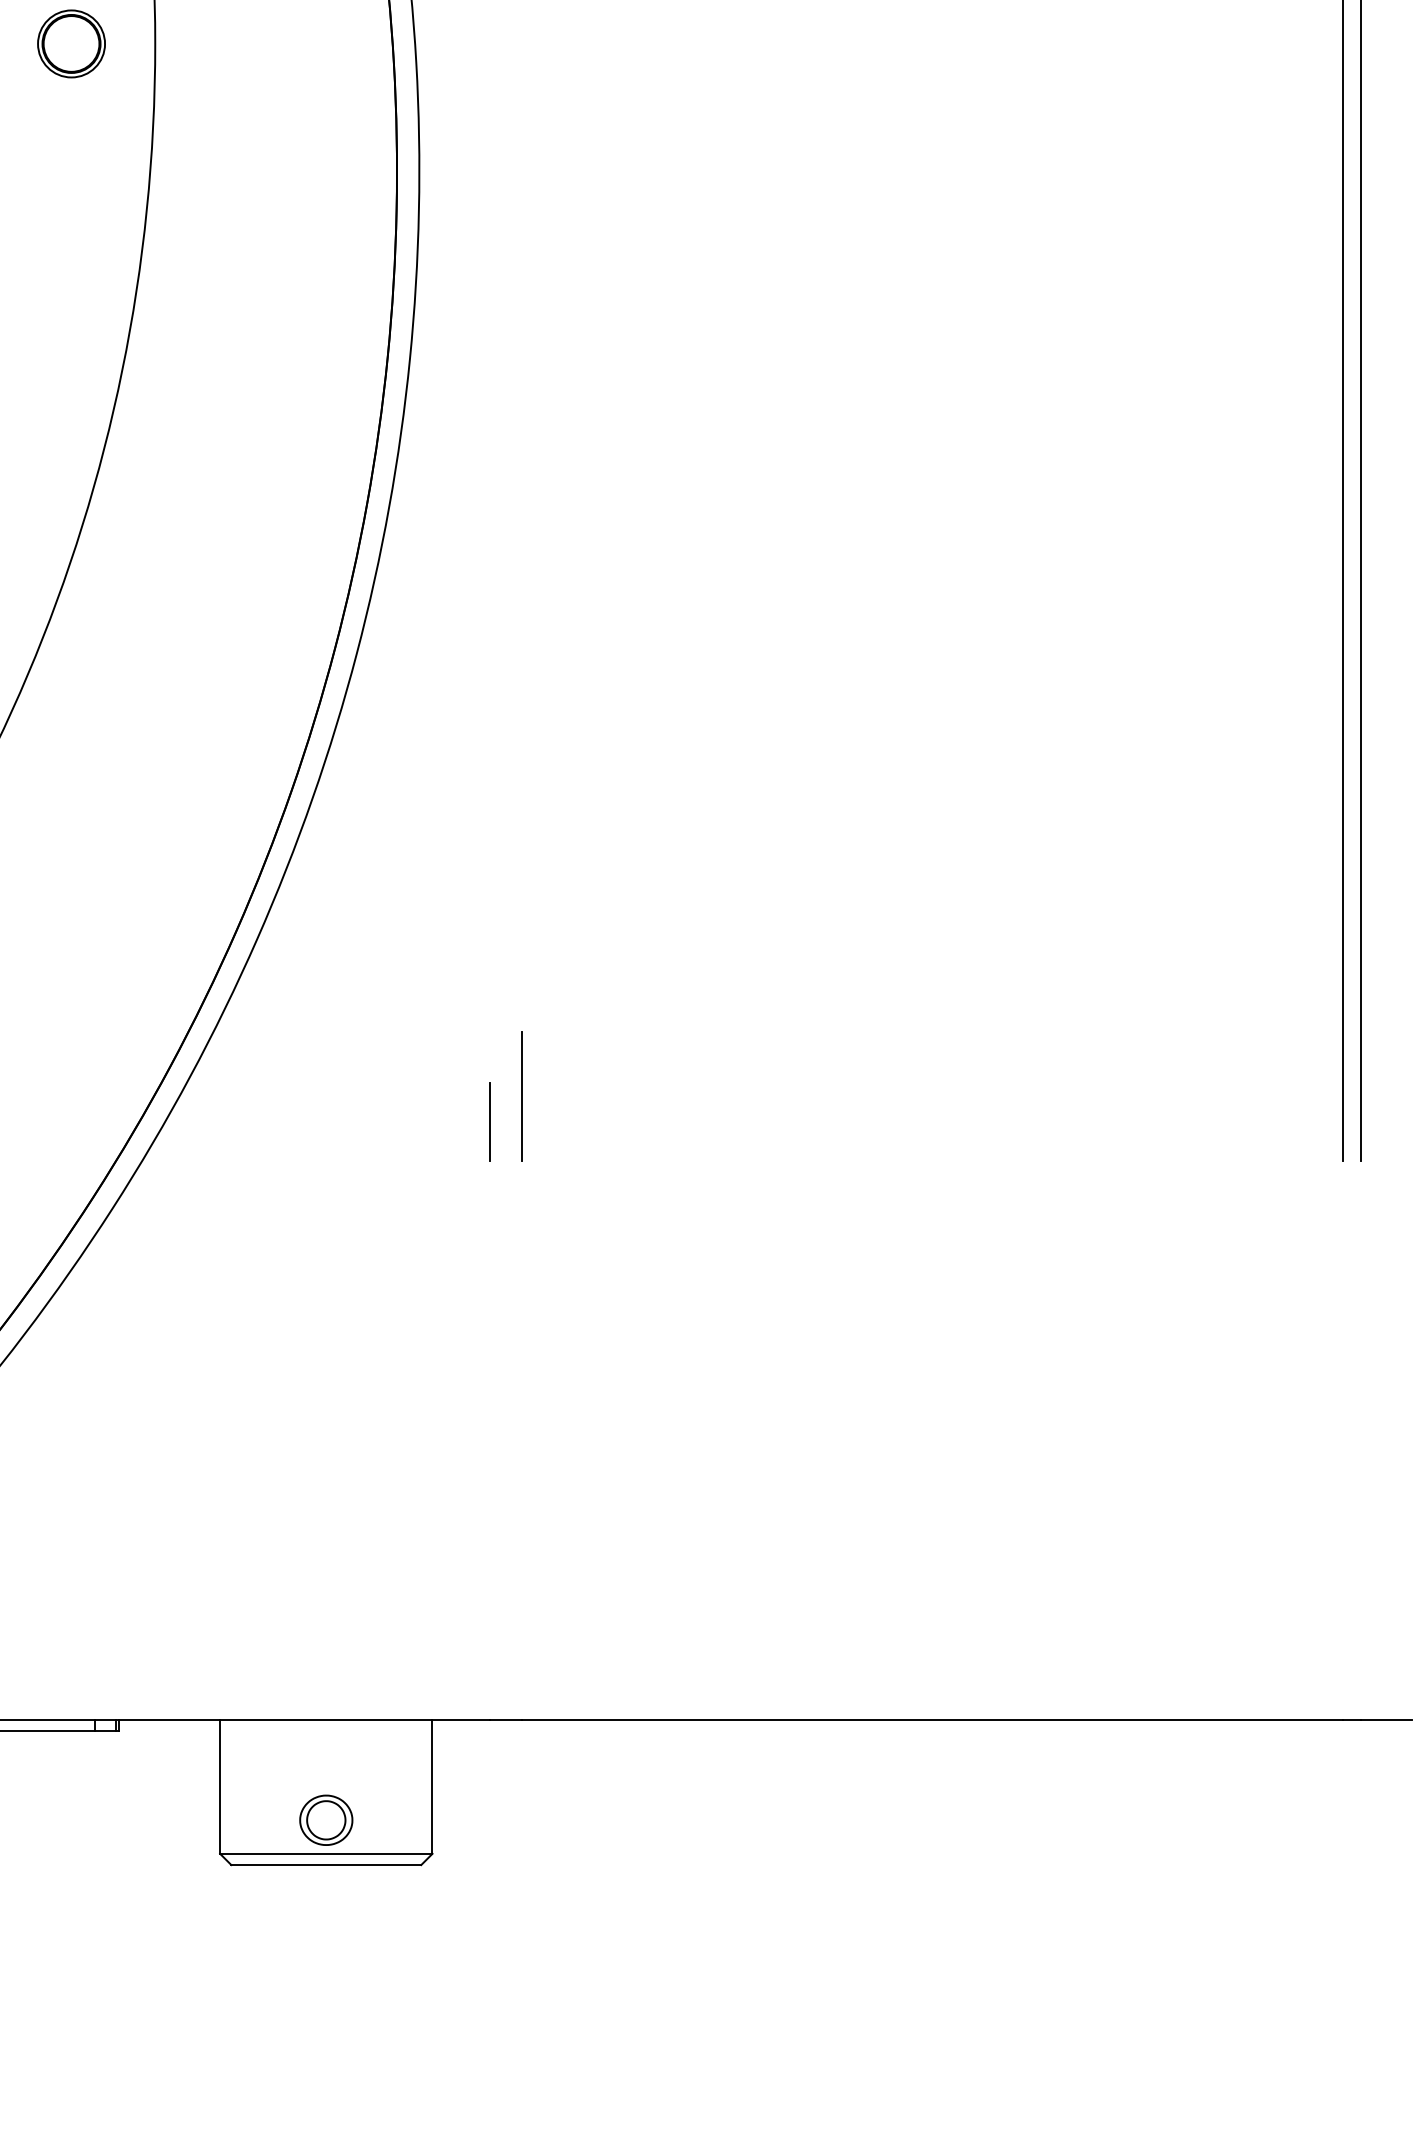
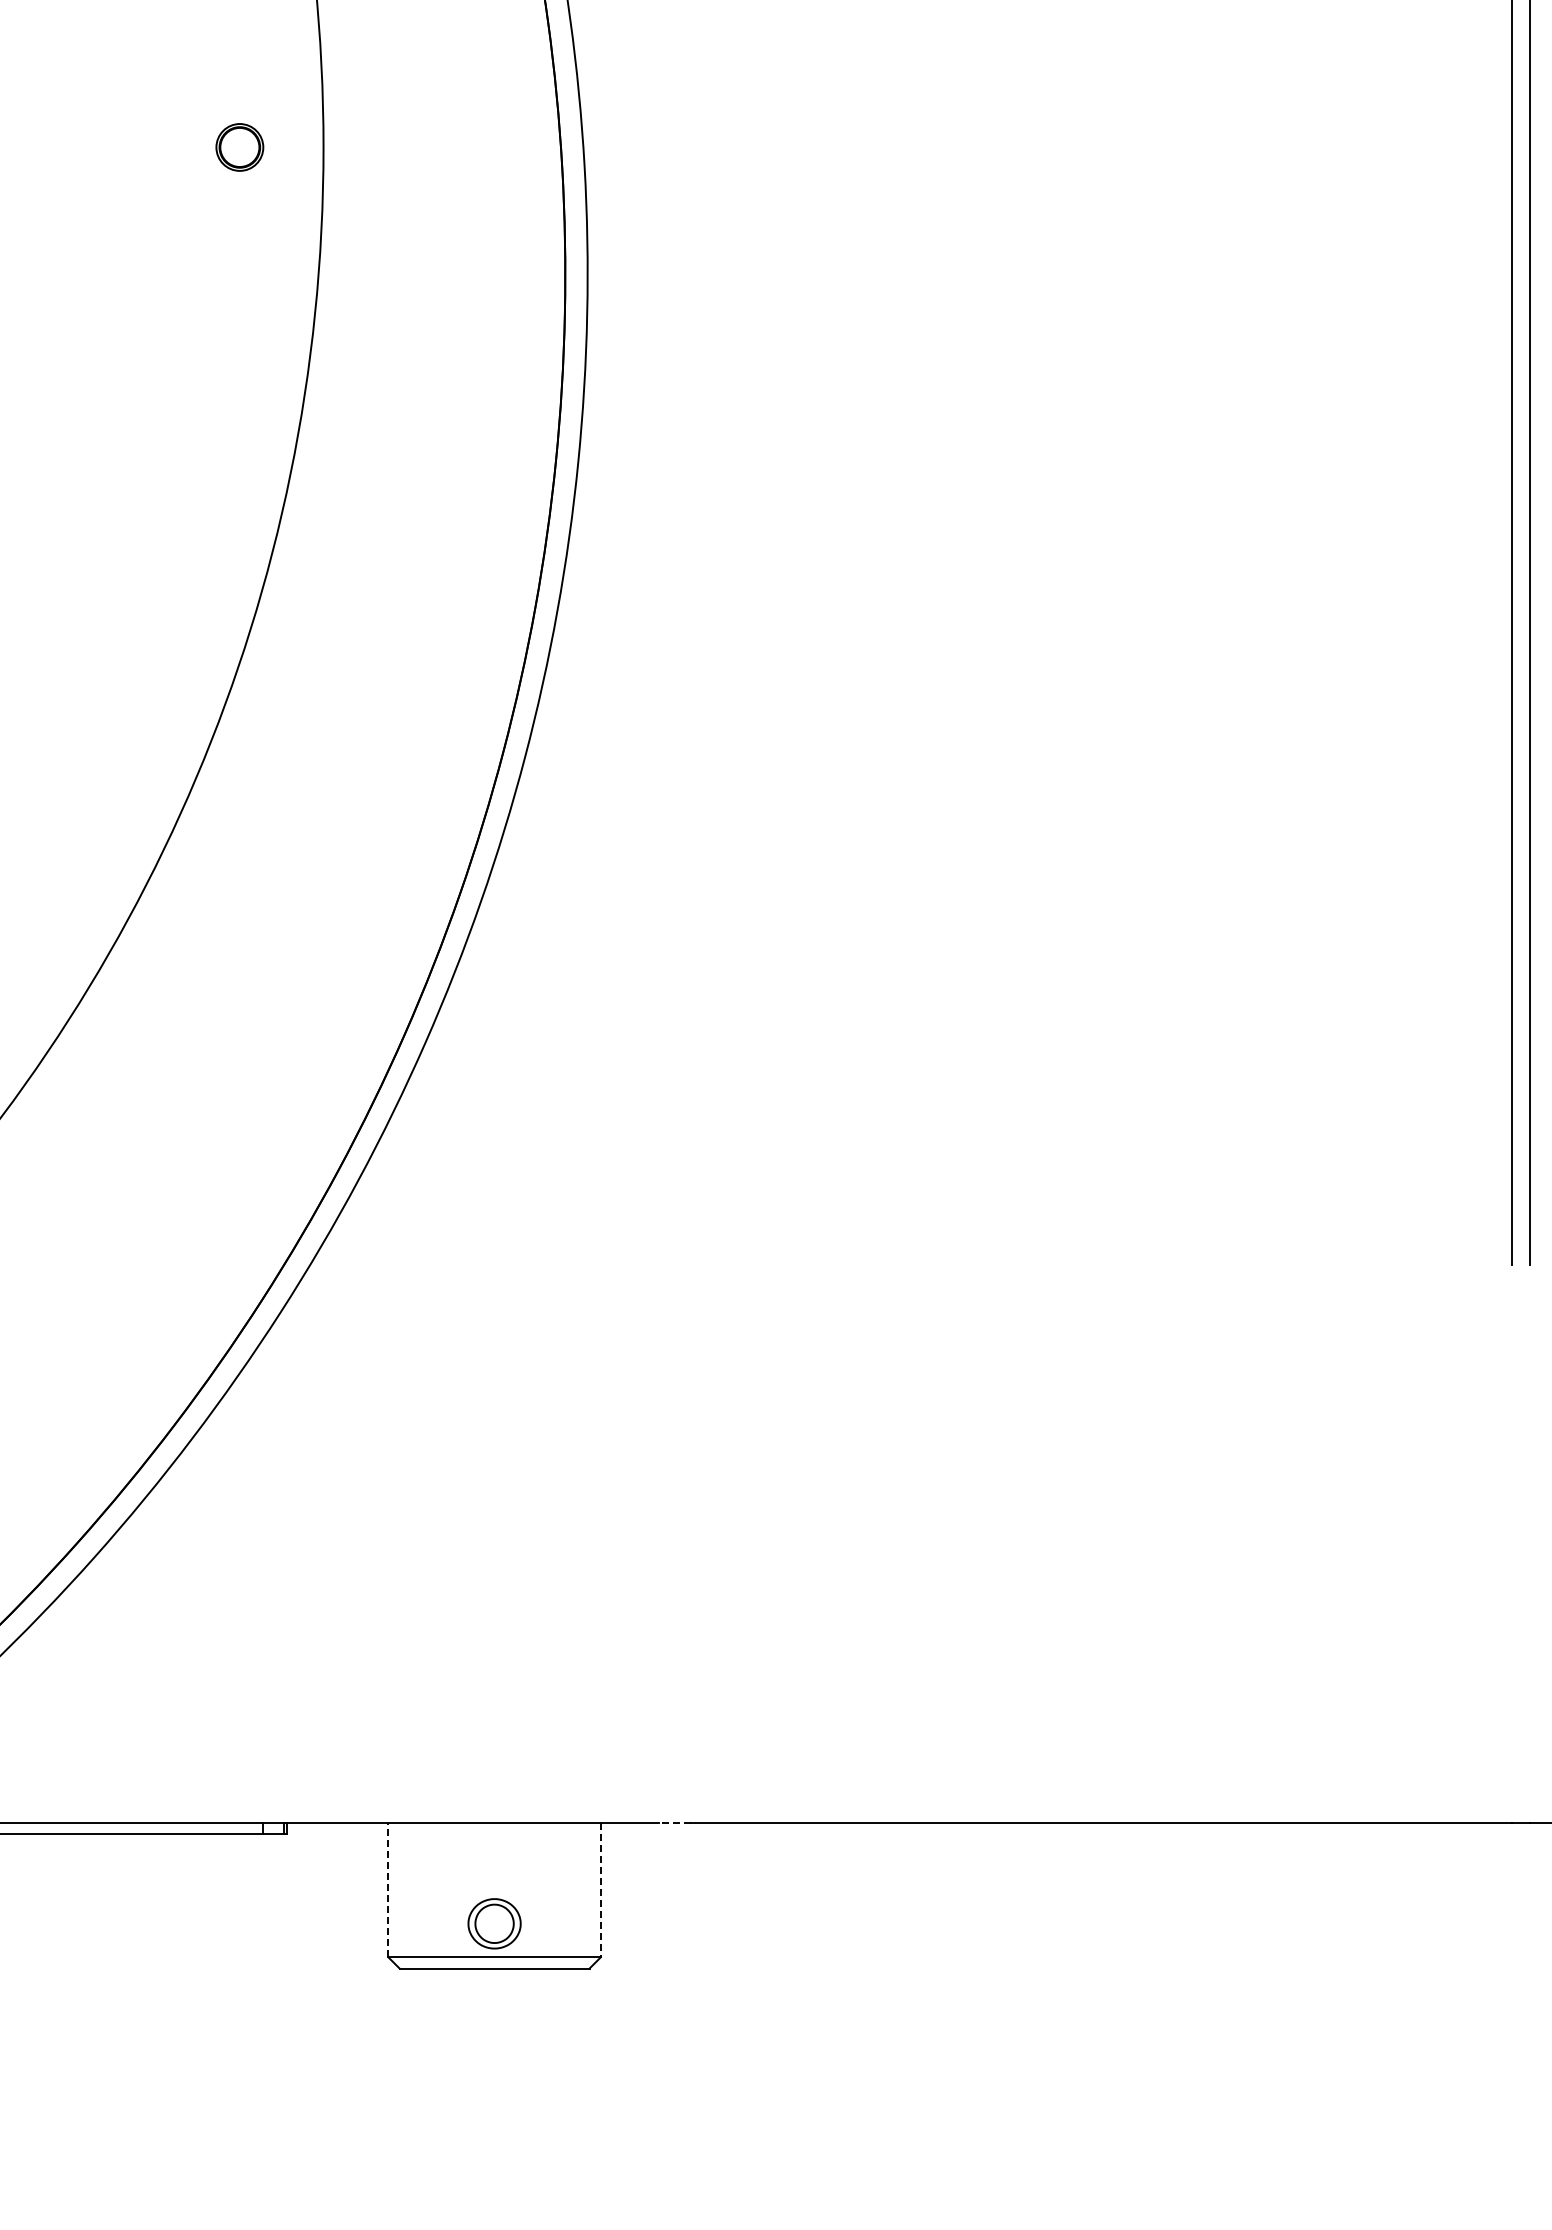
part: (71, 43) -> (239, 147), size x0.7
line: (522, 1095) -> (690, 1199), removed
line: (490, 1121) -> (658, 1225), removed
line: (506, 1719) -> (674, 1823), solid -> dashed
line: (220, 1785) -> (388, 1889), solid -> dashed
line: (432, 1786) -> (600, 1890), solid -> dashed

